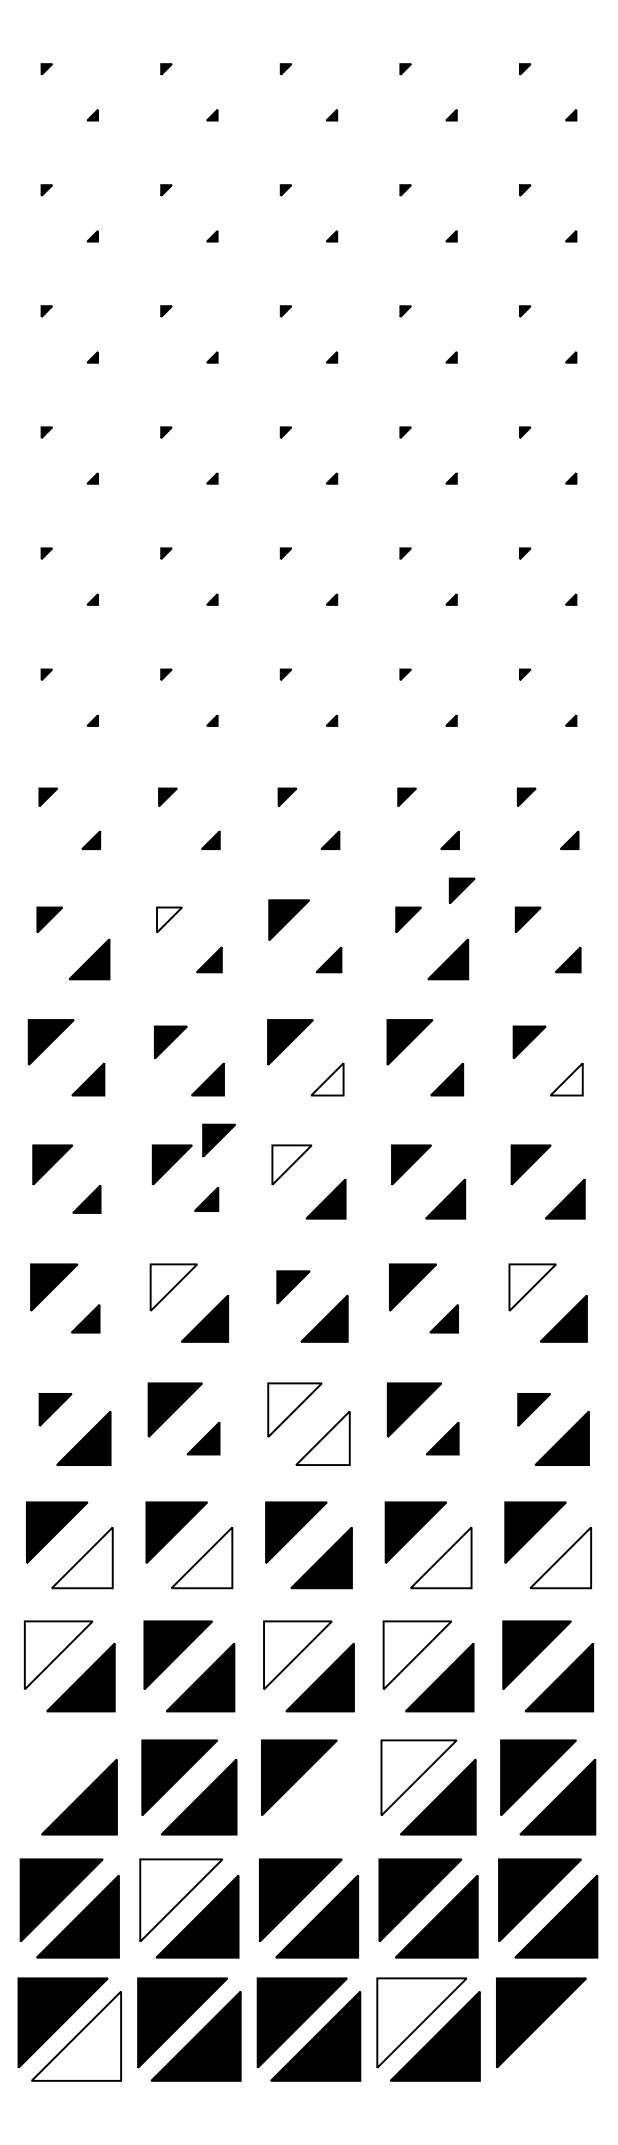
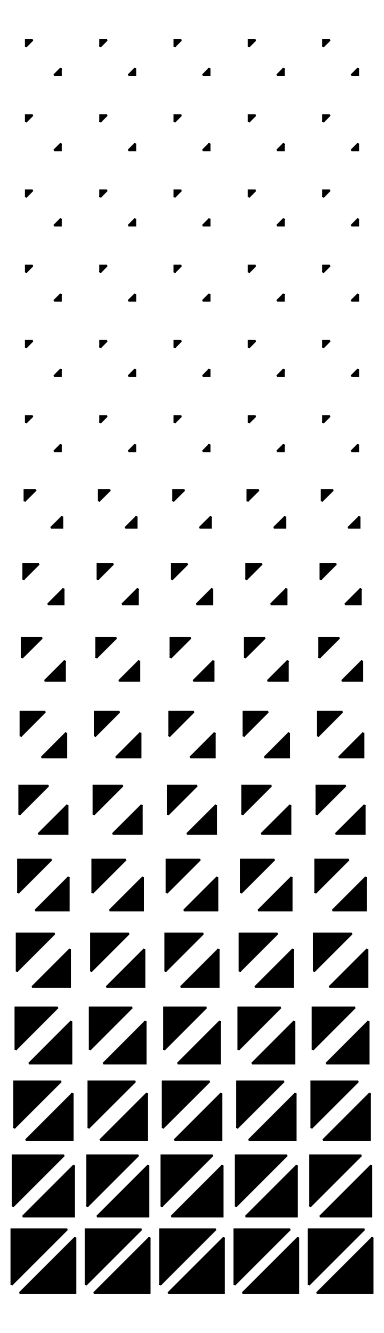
part: (461, 890) -> (286, 553), removed
fill: (169, 919) -> (105, 571), added
part: (288, 919) -> (179, 571), size x0.62
part: (89, 959) -> (55, 596), size x0.62
part: (448, 959) -> (278, 596), size x0.62
part: (50, 1041) -> (31, 647), size x0.71
part: (290, 1041) -> (180, 647), size x0.71
part: (409, 1041) -> (254, 647), size x0.71
fill: (327, 1078) -> (203, 670), added
fill: (567, 1078) -> (352, 670), added
part: (218, 1140) -> (135, 708), removed
fill: (292, 1164) -> (181, 723), added
part: (86, 1199) -> (53, 745), size x1.43
part: (206, 1199) -> (128, 745), size x1.67
fill: (172, 1286) -> (107, 799), added
part: (293, 1286) -> (182, 799), size x1.43
fill: (531, 1286) -> (330, 799), added
part: (86, 1318) -> (53, 819), size x1.67
part: (443, 1318) -> (275, 819), size x1.67
part: (55, 1408) -> (34, 875), size x1.67
part: (533, 1408) -> (331, 875), size x1.67
fill: (295, 1410) -> (183, 876), added
part: (203, 1437) -> (126, 893), size x1.67
fill: (322, 1437) -> (200, 893), added
part: (441, 1437) -> (274, 893), size x1.67
fill: (82, 1556) -> (51, 967), added
fill: (201, 1556) -> (125, 967), added
fill: (440, 1556) -> (273, 967), added
fill: (560, 1556) -> (348, 967), added
fill: (58, 1655) -> (36, 1028), added
fill: (298, 1655) -> (185, 1028), added
fill: (417, 1655) -> (259, 1028), added
part: (60, 1777) -> (37, 1104), added
fill: (419, 1777) -> (260, 1104), added
part: (319, 1796) -> (198, 1116), added
fill: (181, 1899) -> (112, 1180), added
fill: (422, 2022) -> (262, 1256), added
fill: (76, 2036) -> (47, 1265), added
part: (554, 2036) -> (344, 1265), added

